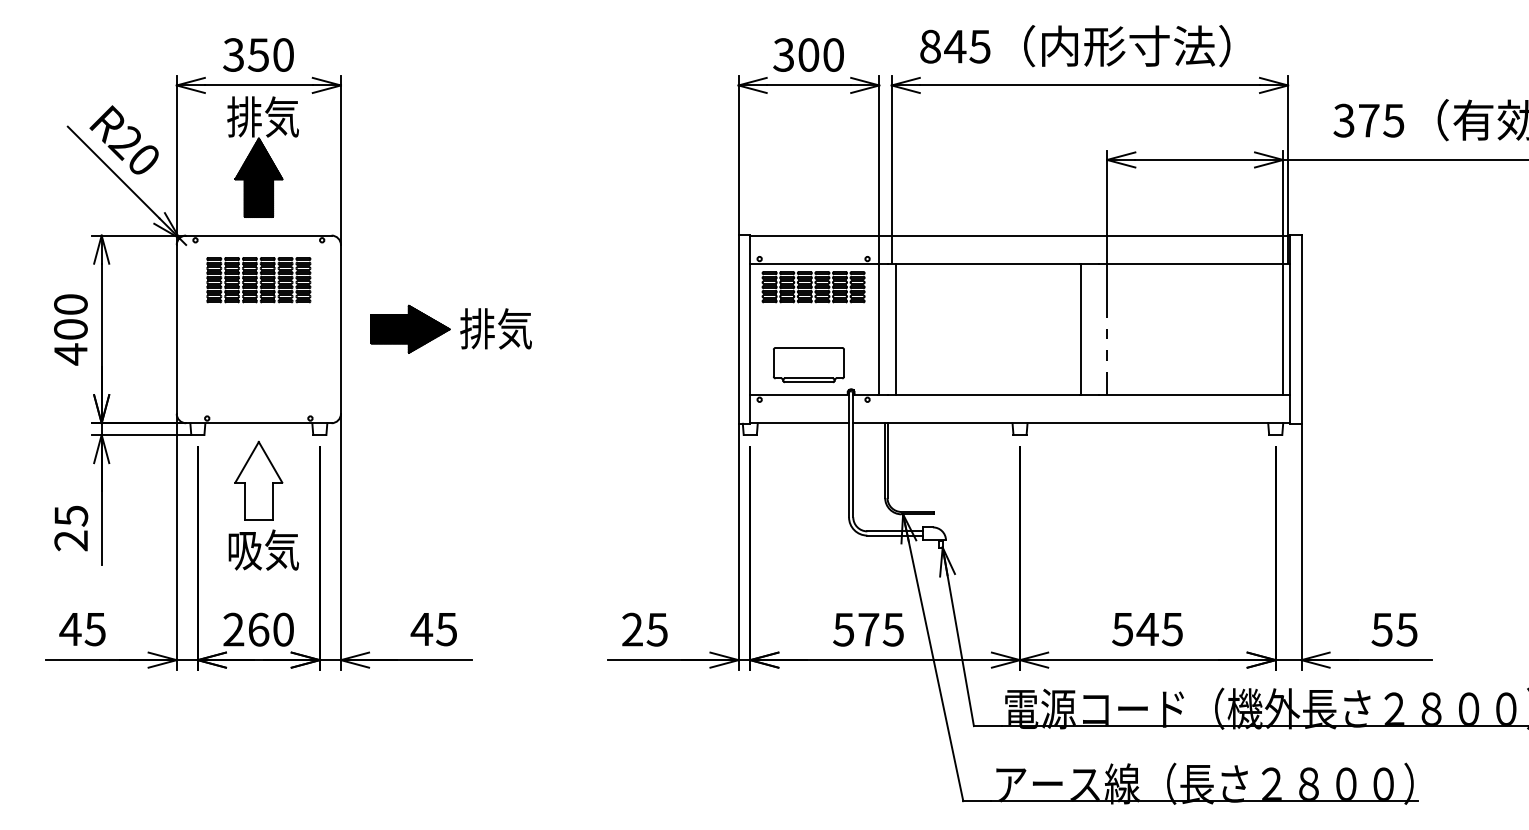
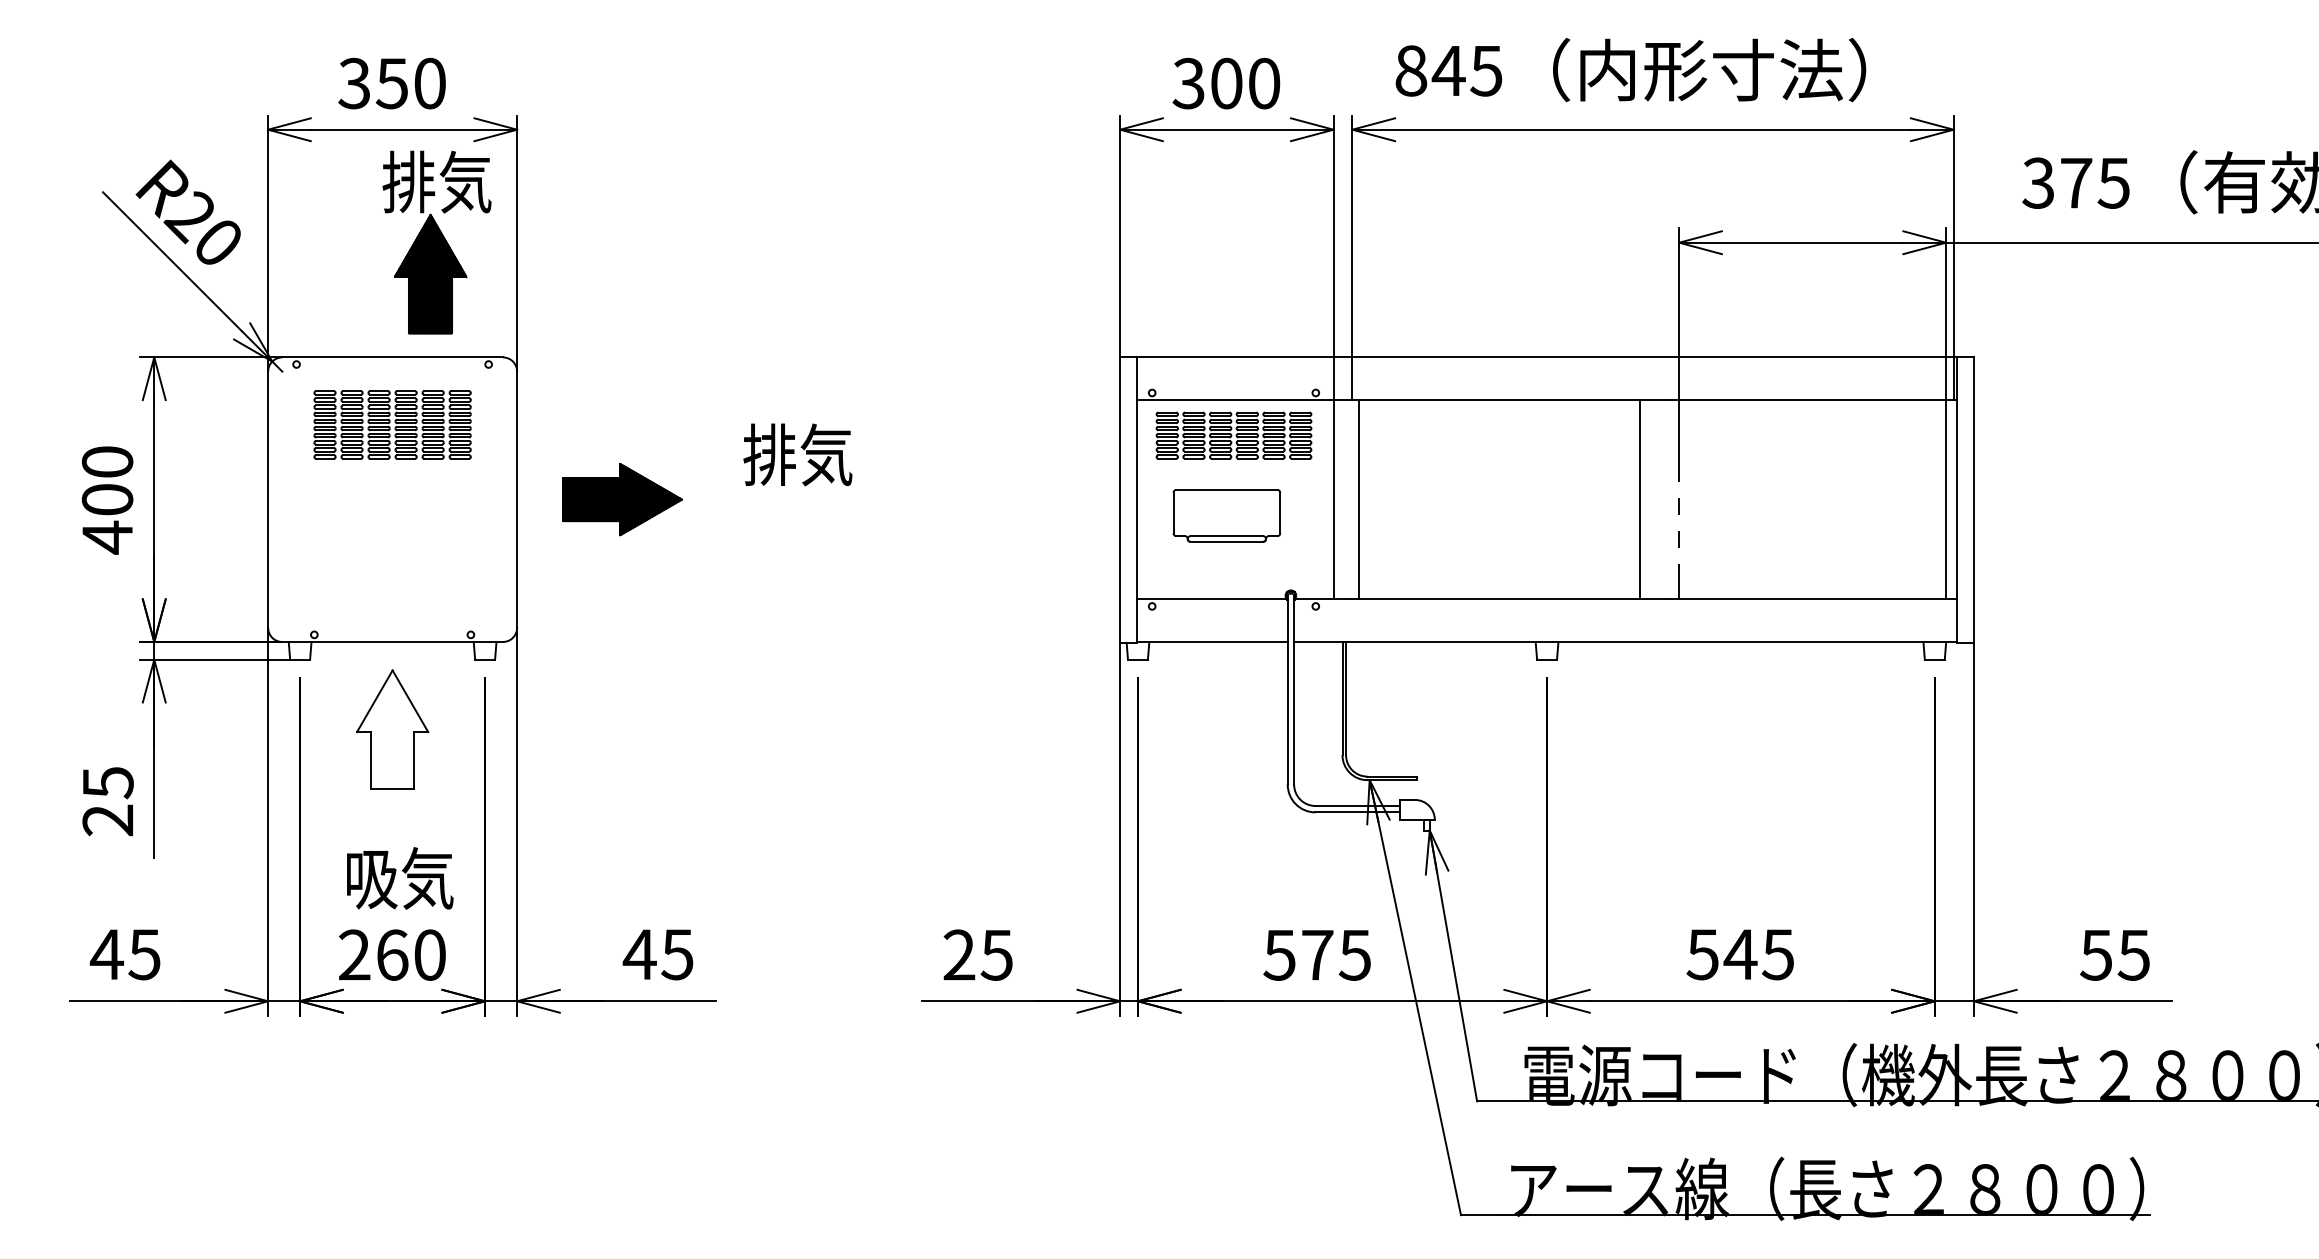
part: (262, 156) -> (436, 242), moved
text: (495, 328) -> (797, 454), moved
part: (808, 365) -> (1226, 516), moved
text: (263, 549) -> (399, 877), moved

